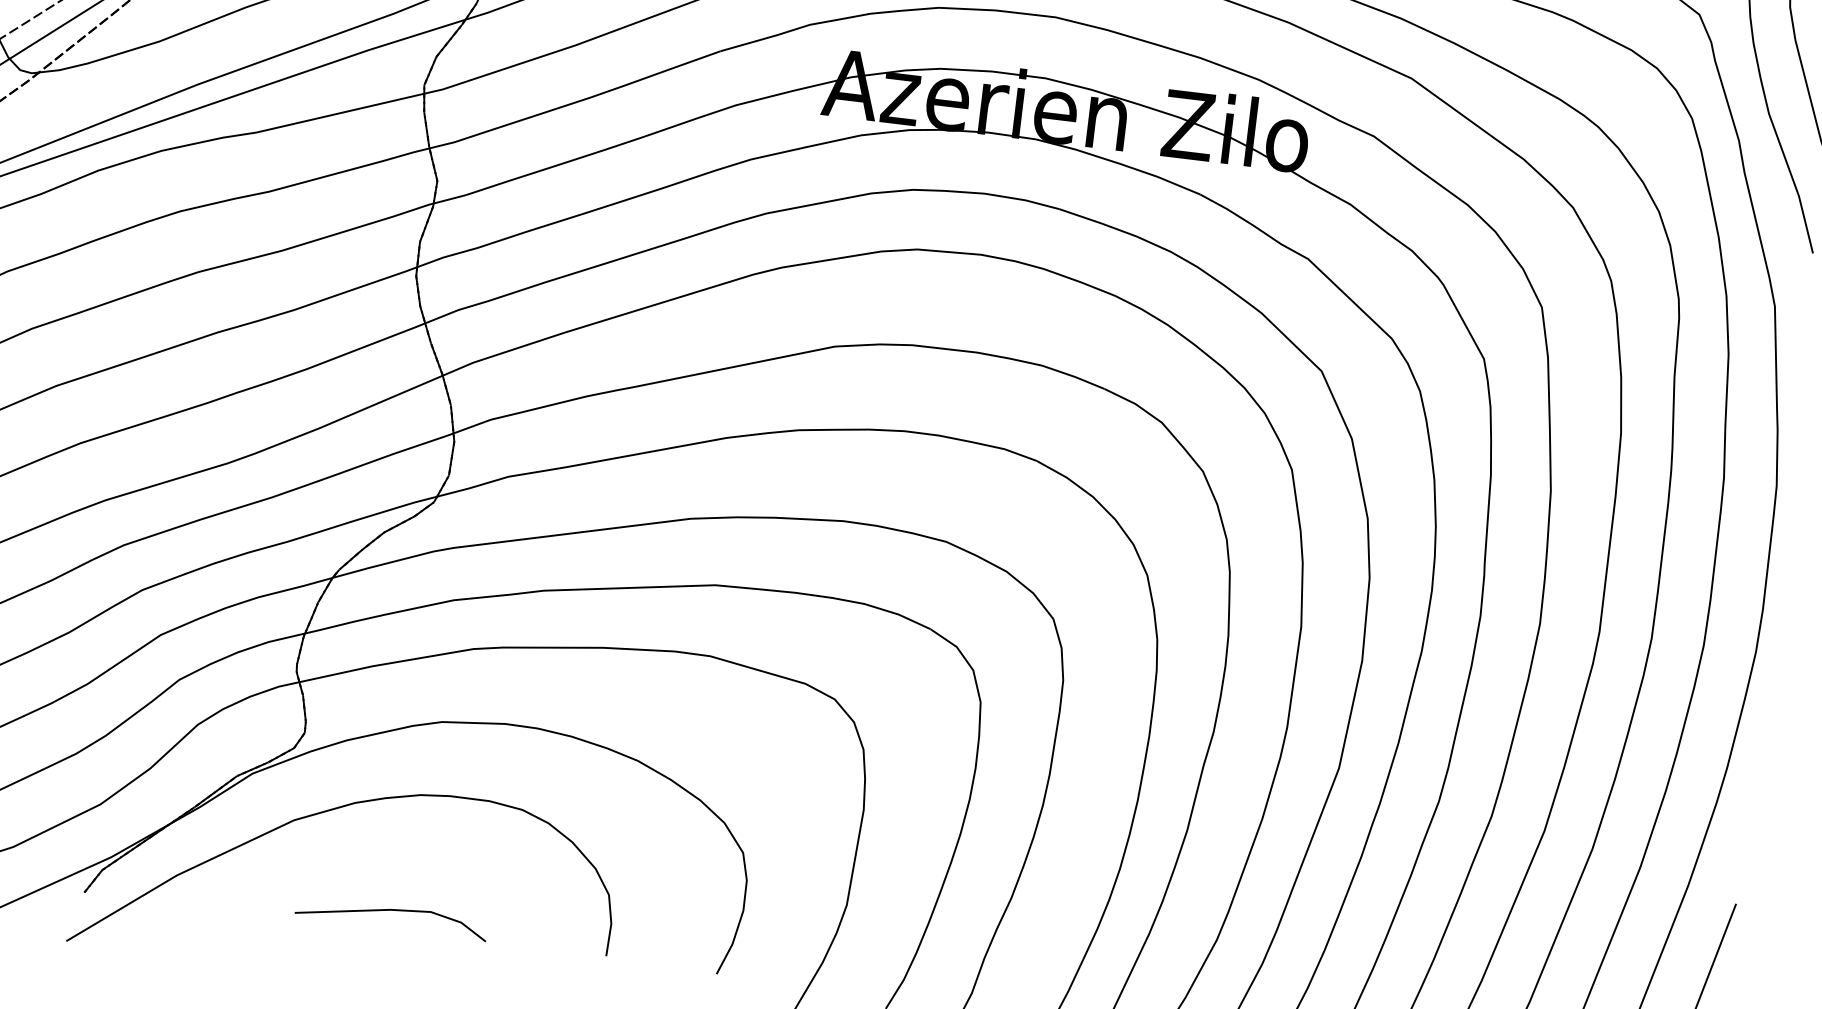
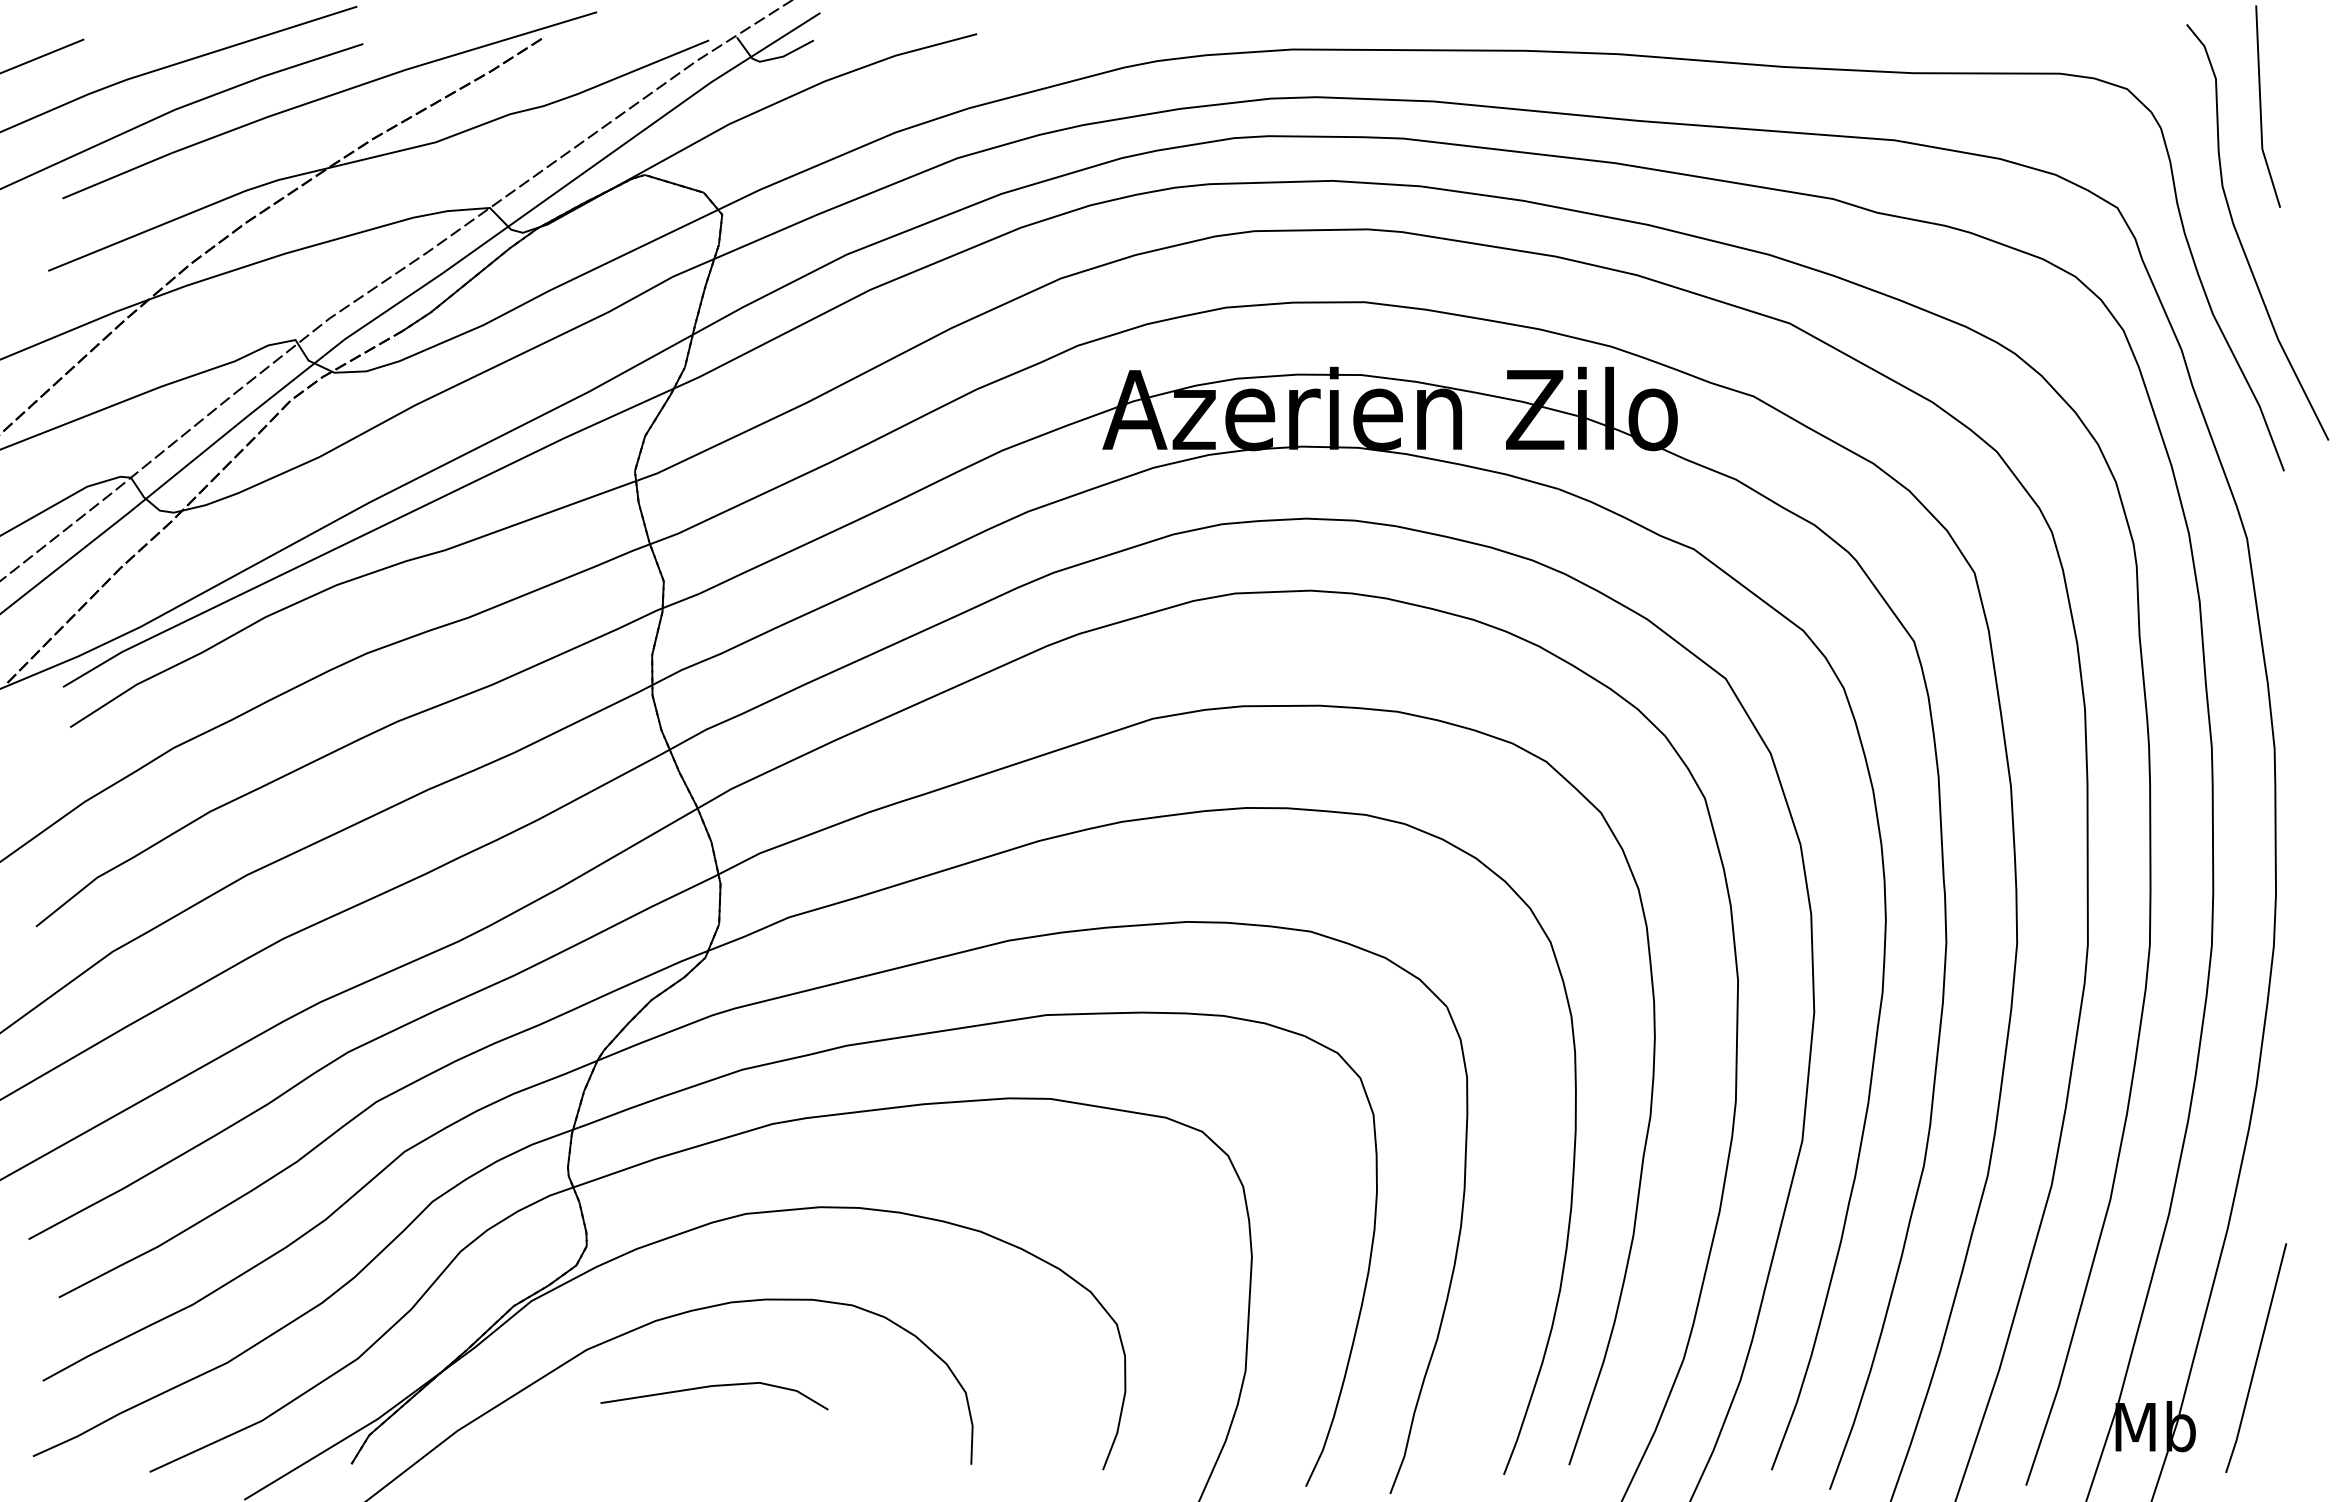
line: (388, 910) -> (710, 1387), moved

